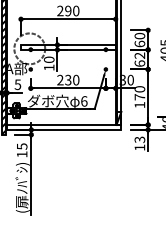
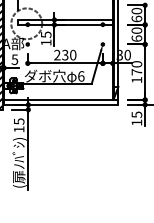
text: (139, 55) -> (136, 30), 62 -> 60
text: (48, 59) -> (45, 34), 10 -> 15
text: (139, 139) -> (136, 114), 13 -> 15

